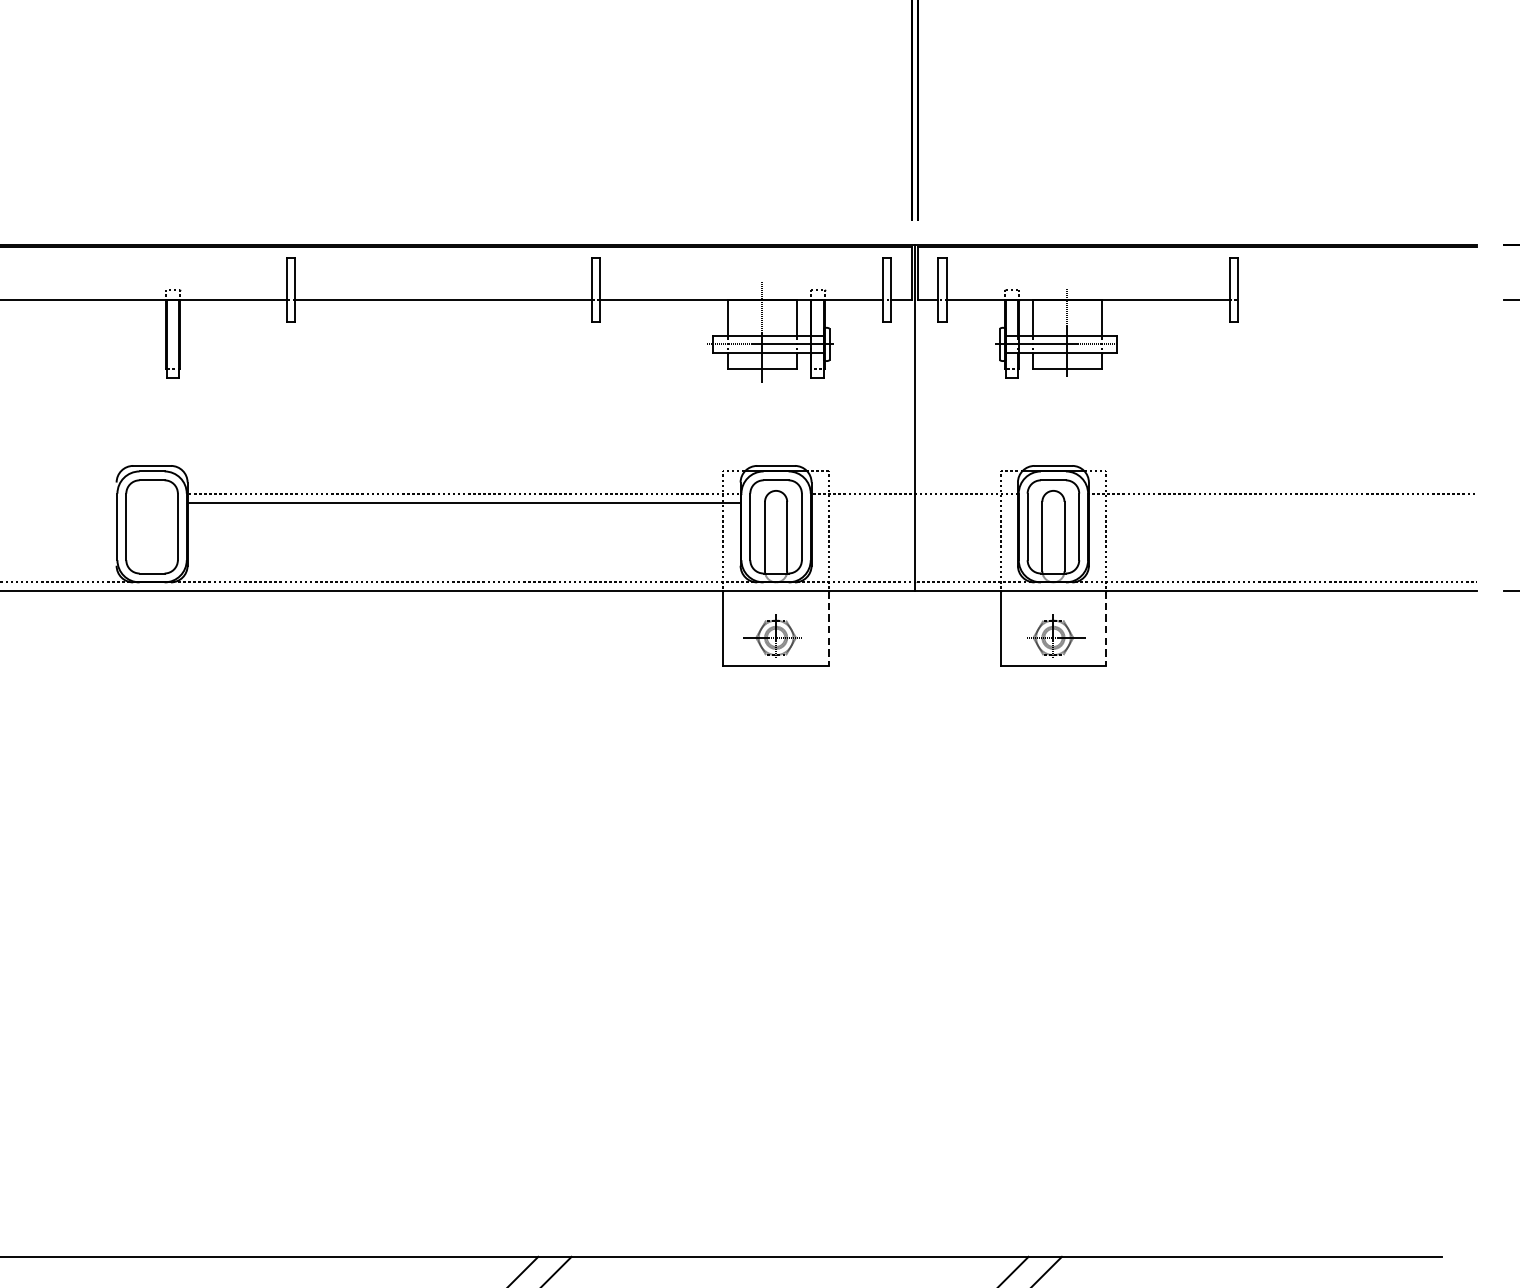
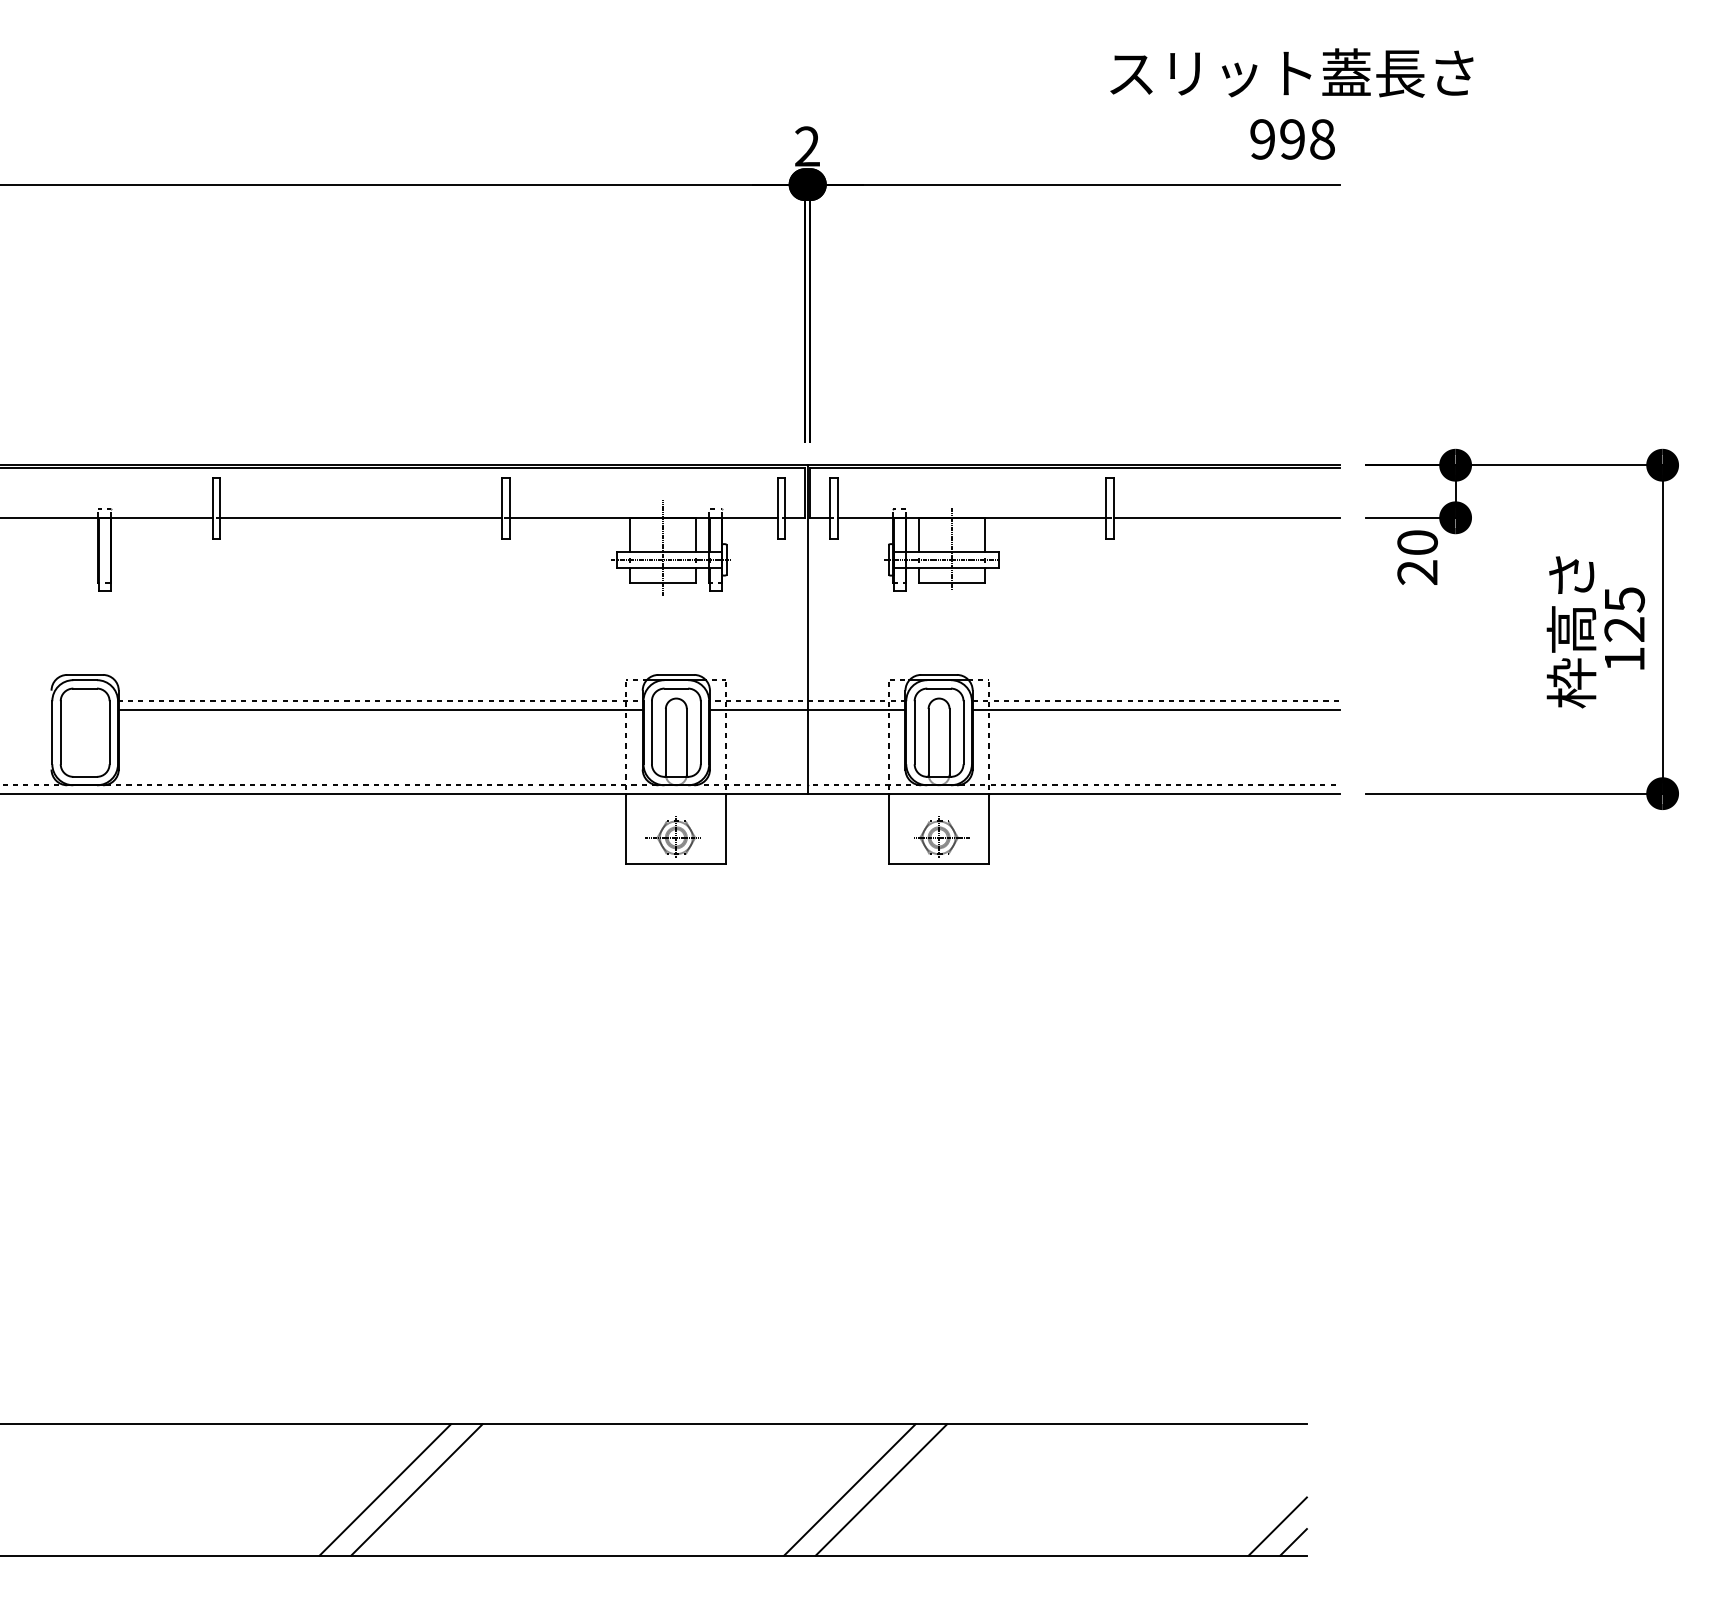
line: (1356, 299) -> (1226, 517), added
line: (914, 502) -> (807, 709), added
line: (1281, 502) -> (1155, 709), added
line: (829, 629) -> (726, 829), dashed -> solid
line: (1106, 629) -> (989, 829), dashed -> solid

